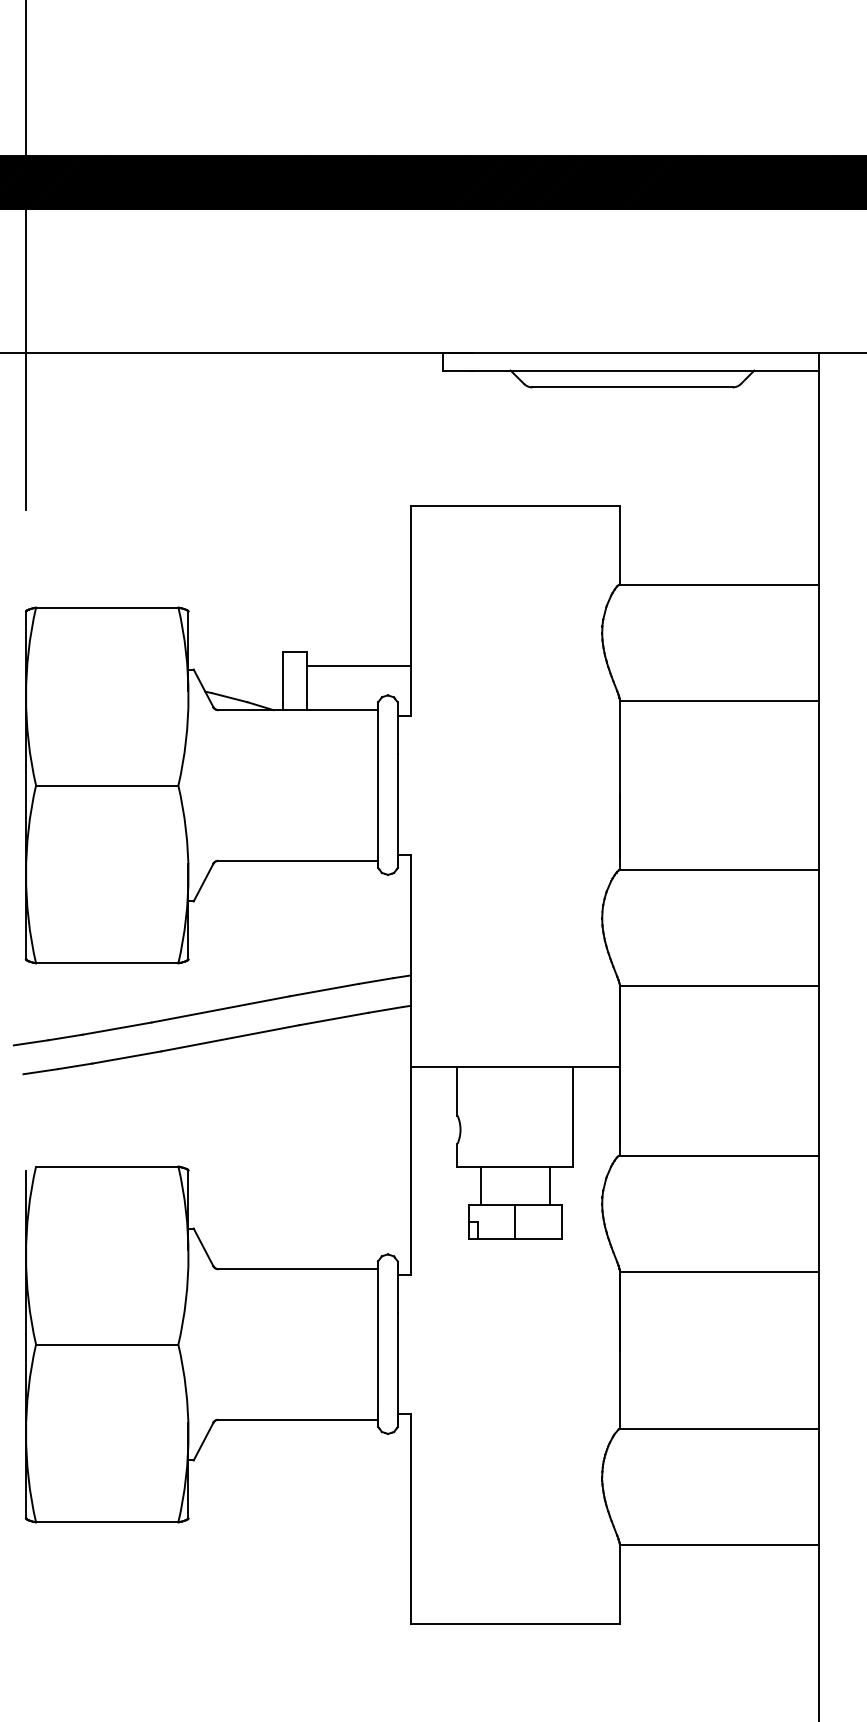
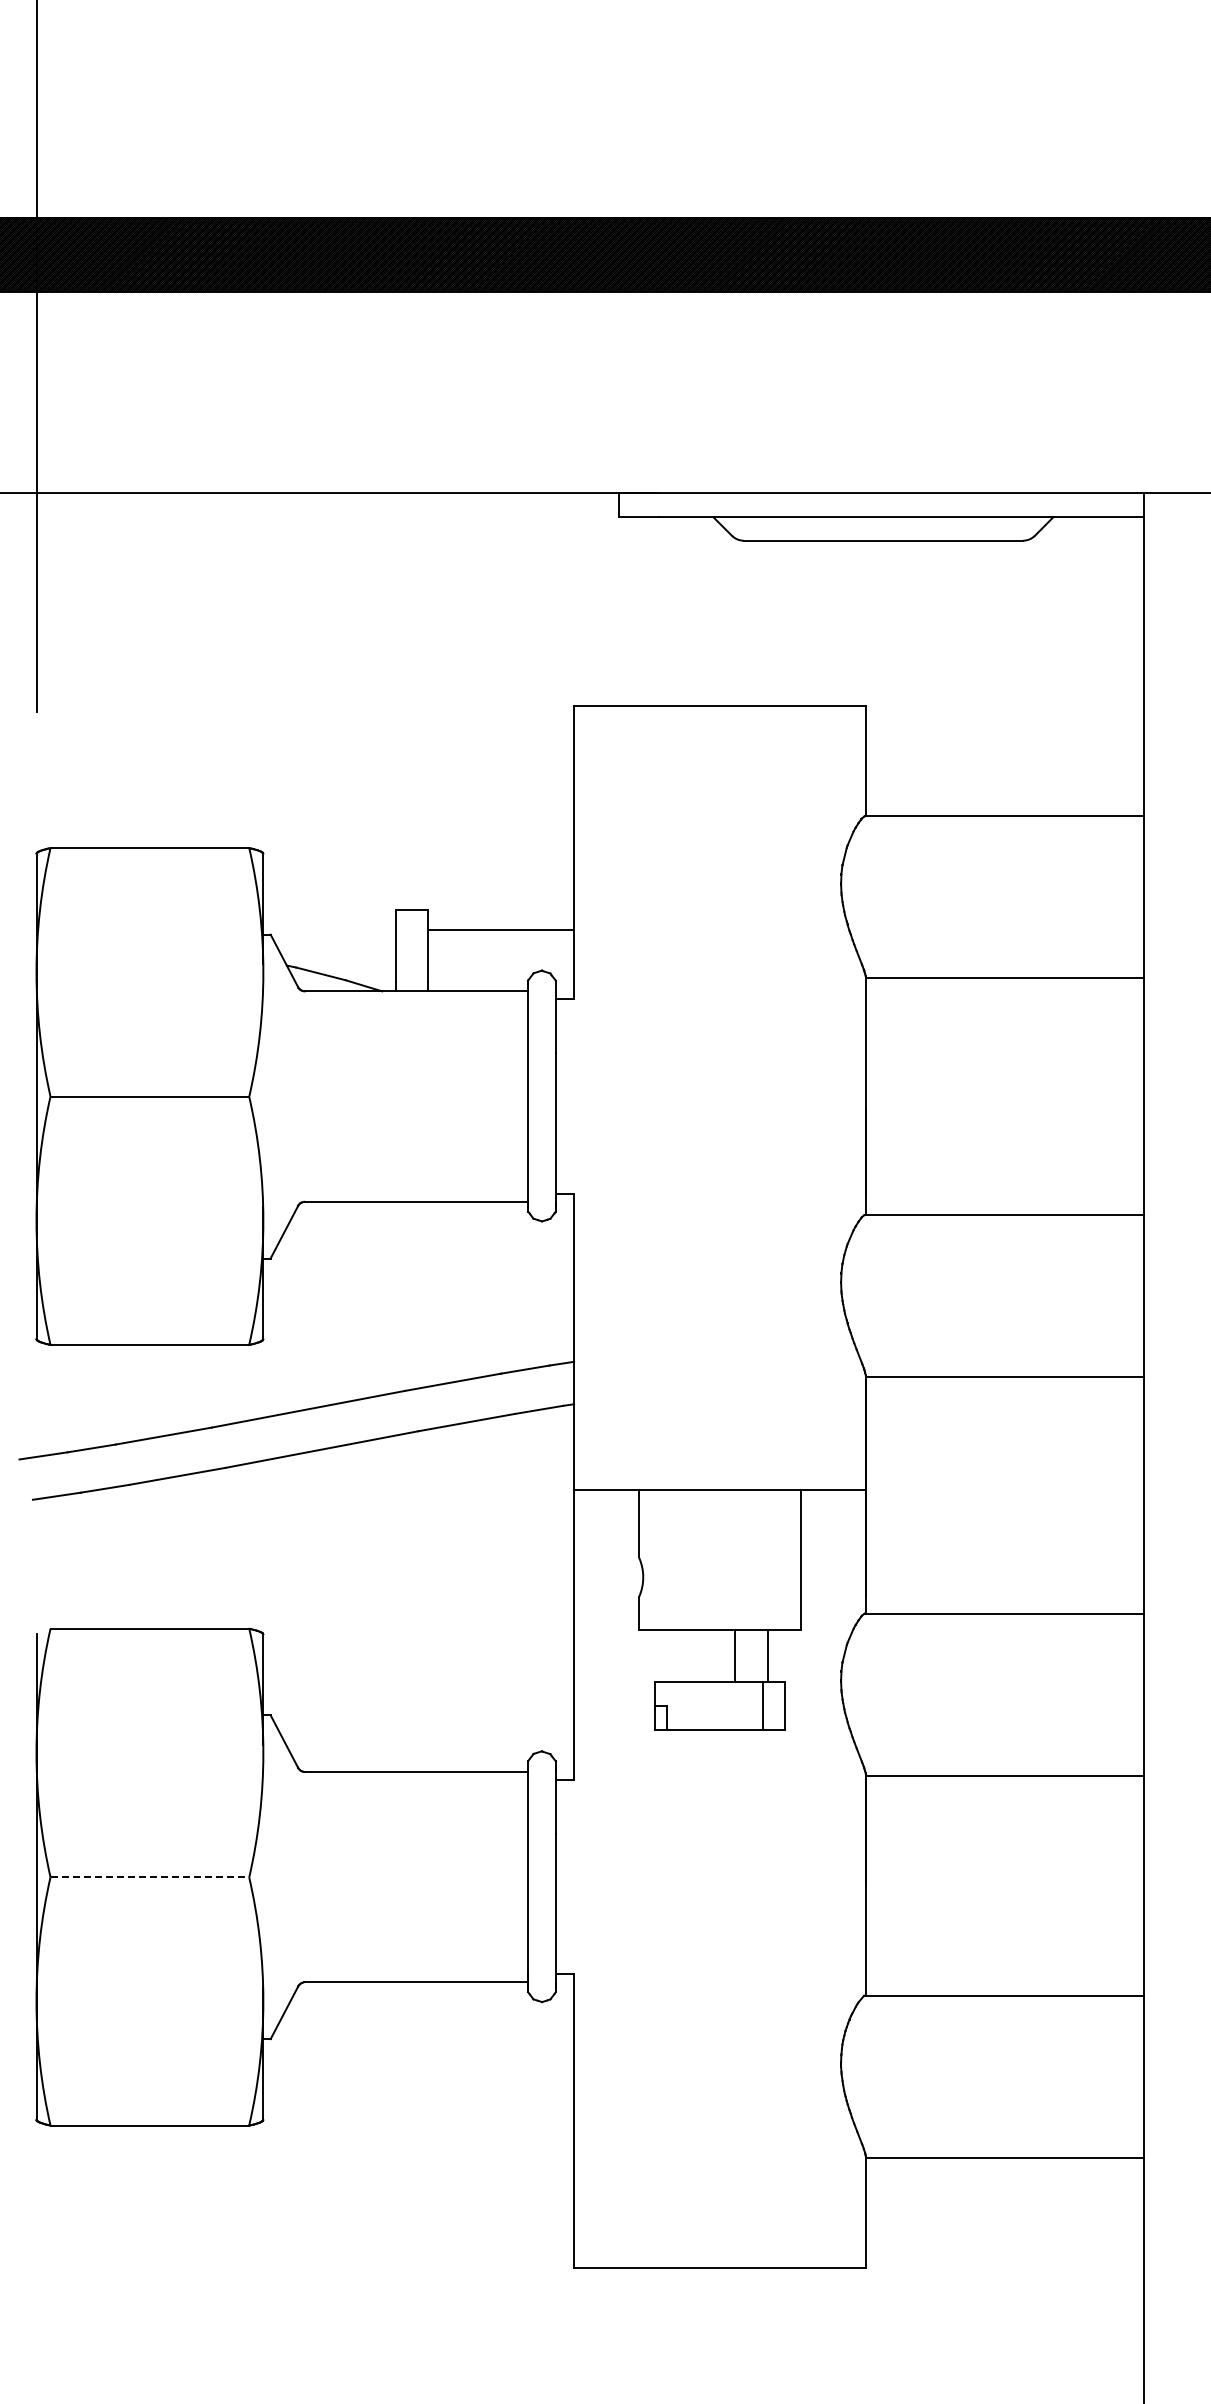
line: (480, 1185) -> (735, 1655), moved
line: (515, 1222) -> (762, 1706), moved
line: (107, 1344) -> (150, 1877), solid -> dashed

